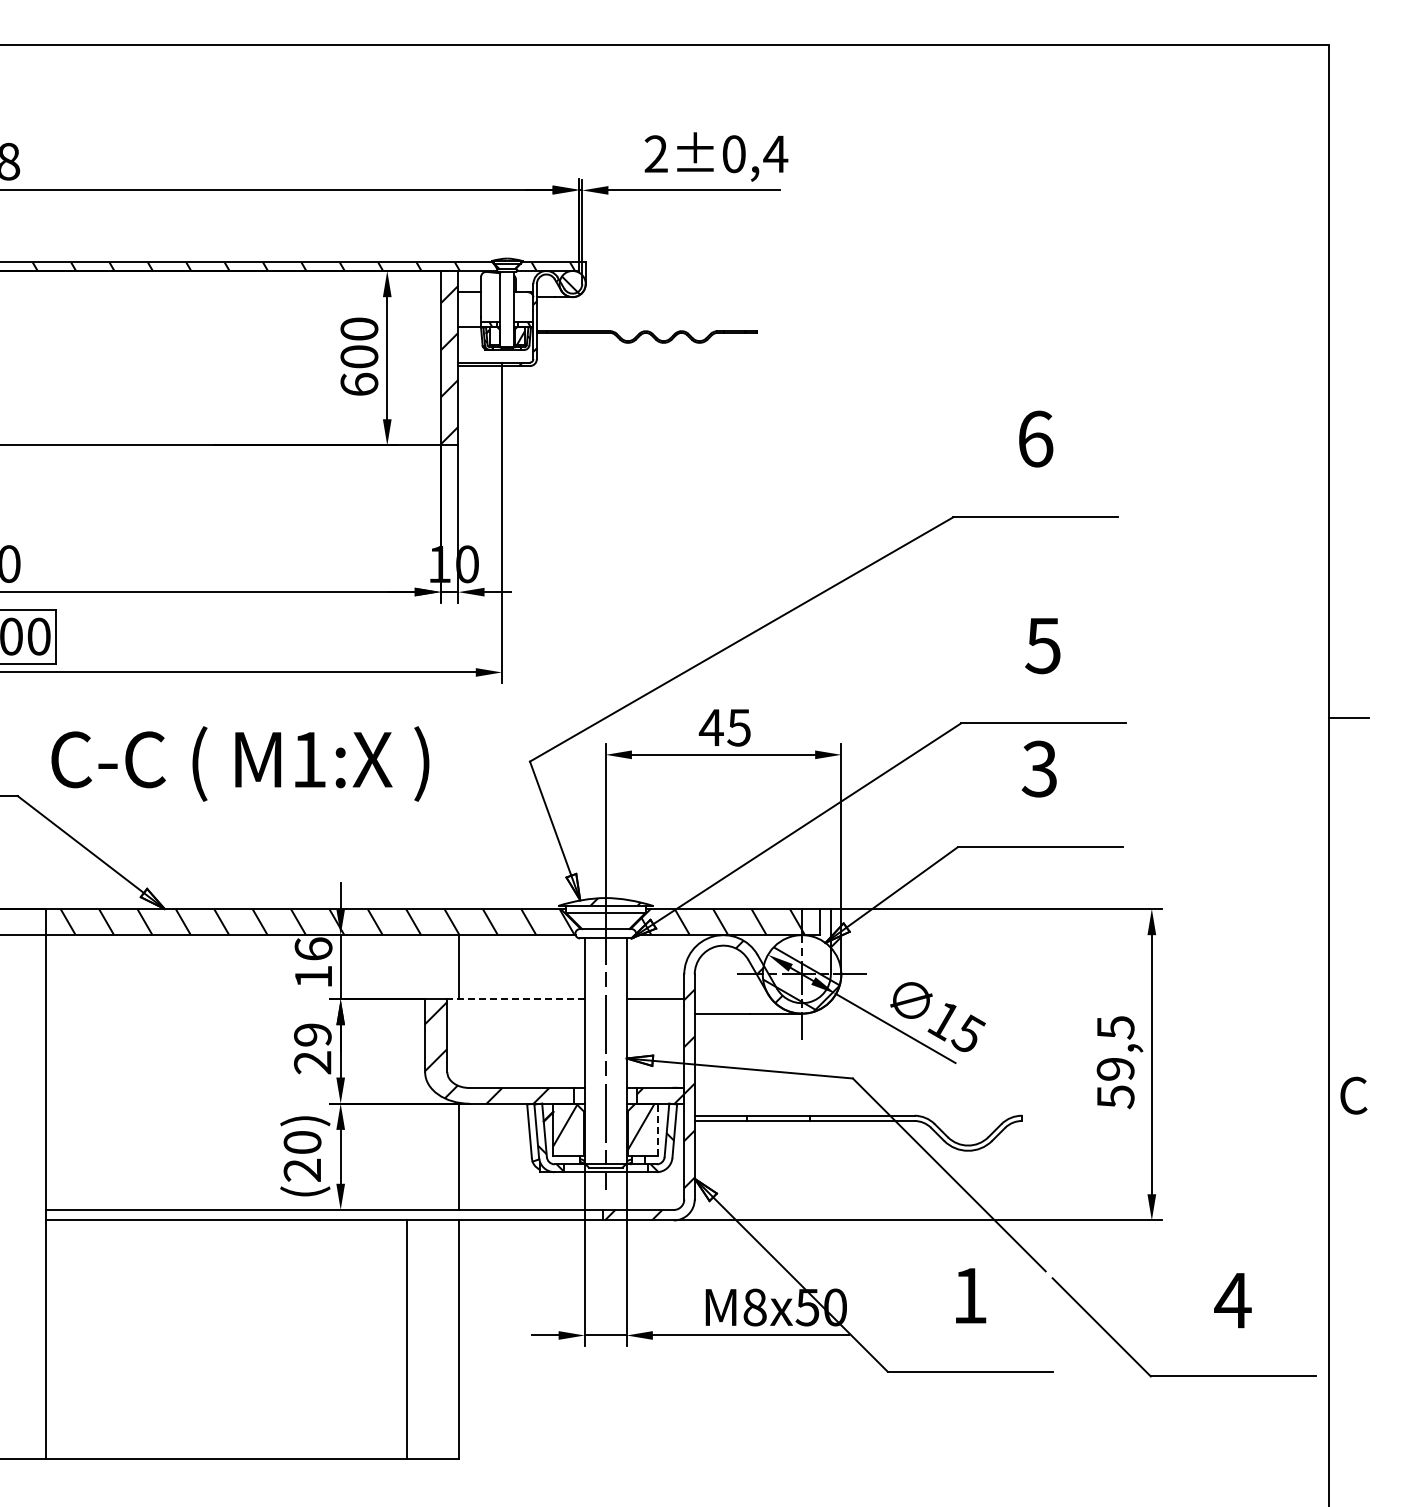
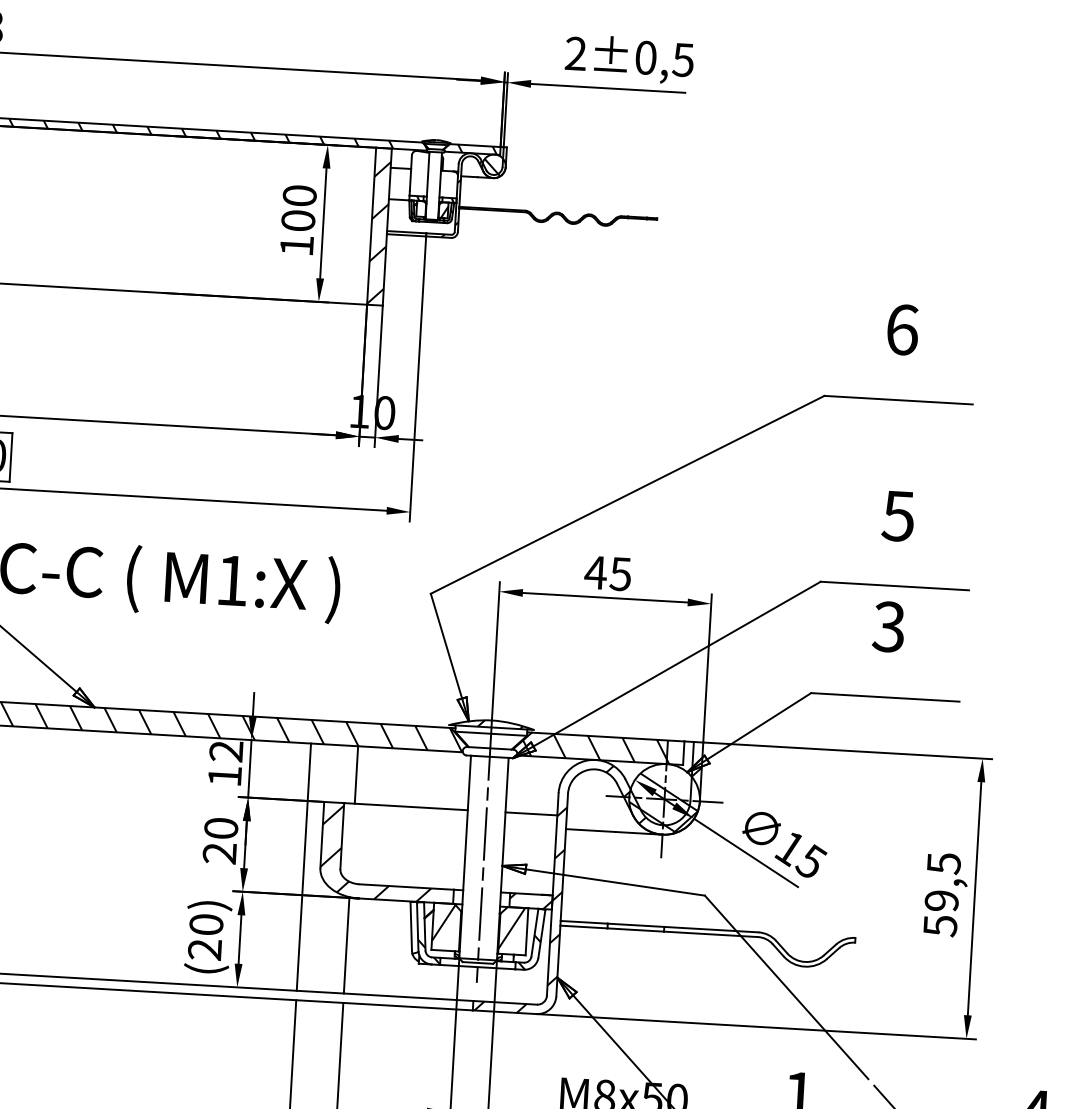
text: (775, 154) -> (683, 60), ±0,4 -> ±0,5
text: (359, 383) -> (297, 244), 600 -> 100
text: (313, 948) -> (226, 750), 16 -> 12
line: (516, 999) -> (406, 807), dashed -> solid
text: (312, 1034) -> (220, 828), 29 -> 20
line: (406, 1072) -> (303, 867), added
line: (658, 1129) -> (527, 931), dashed -> solid

